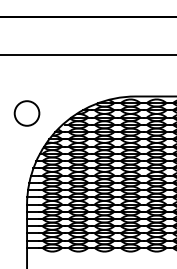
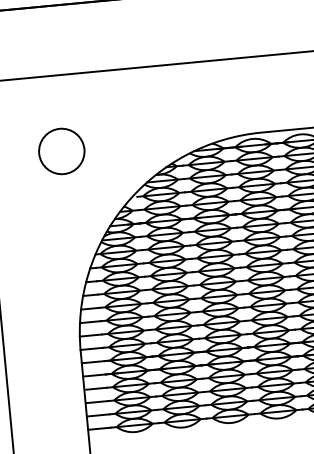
circle: (26, 113) -> (60, 151), moved

